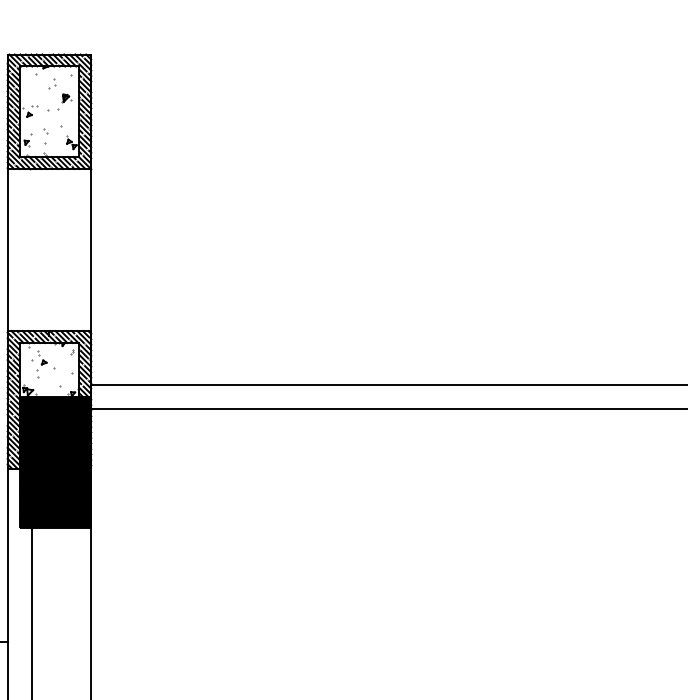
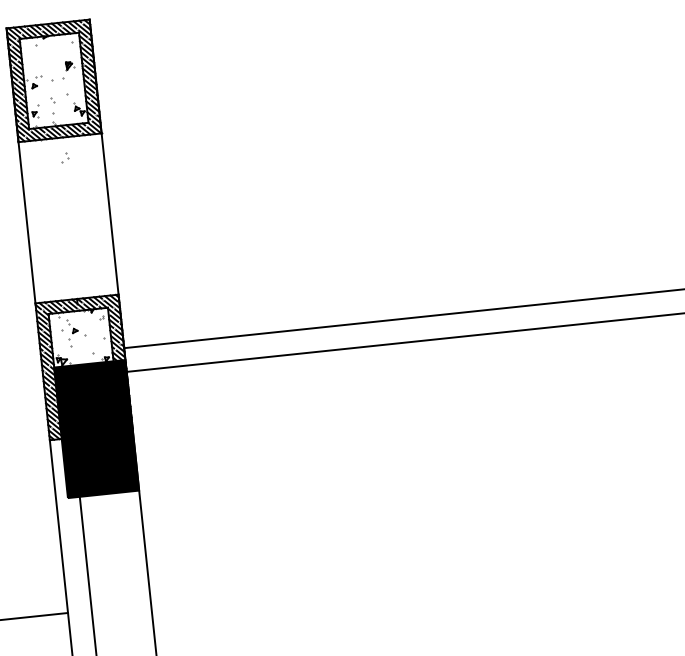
part: (52, 83) -> (65, 156), moved

